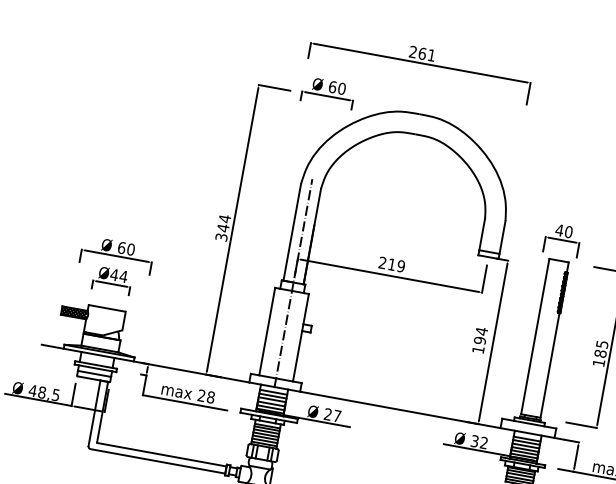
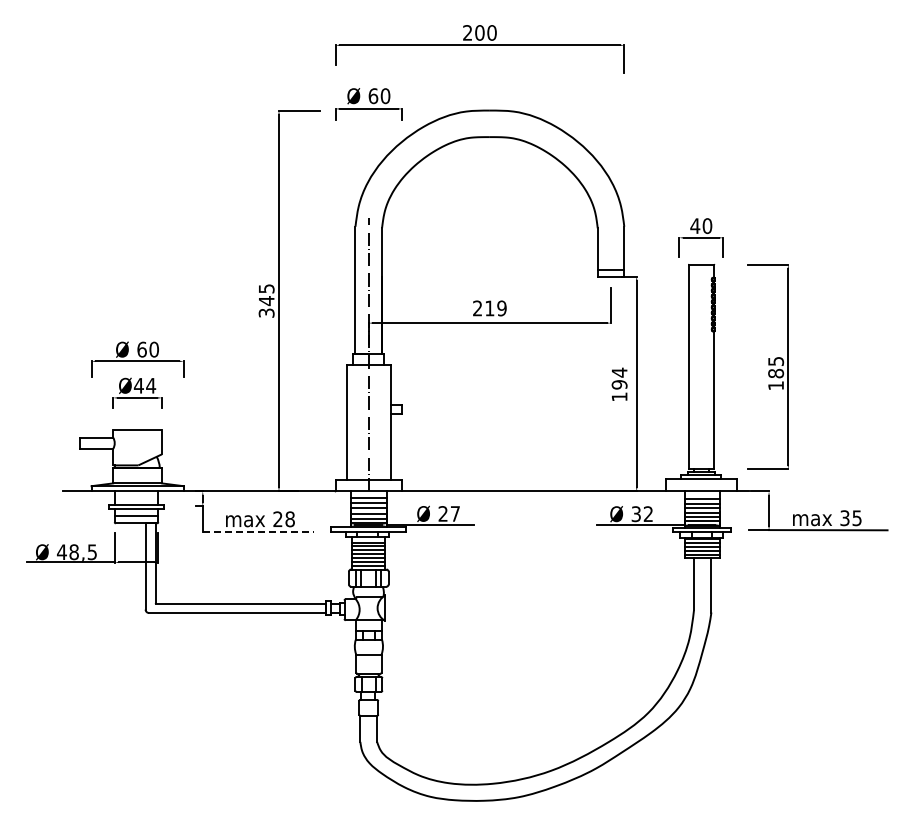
text: (426, 54) -> (485, 32), 261 -> 200
text: (224, 218) -> (266, 288), 344 -> 345
hatch: (74, 312) -> (96, 442), removed
line: (185, 403) -> (258, 532), solid -> dashed

